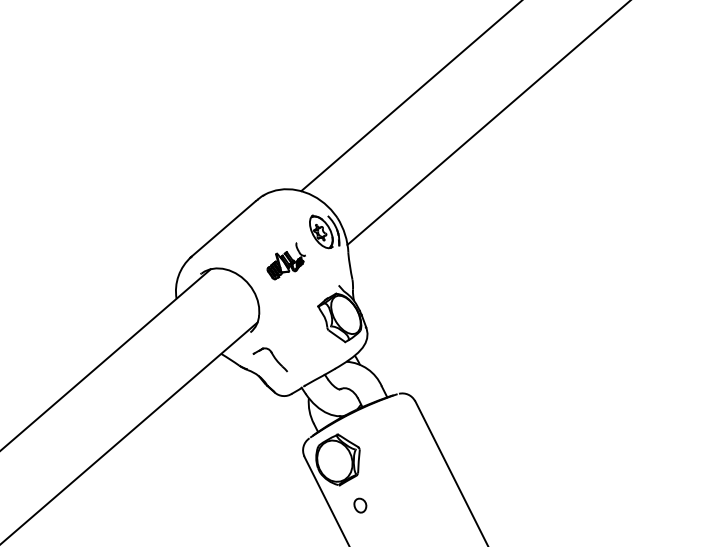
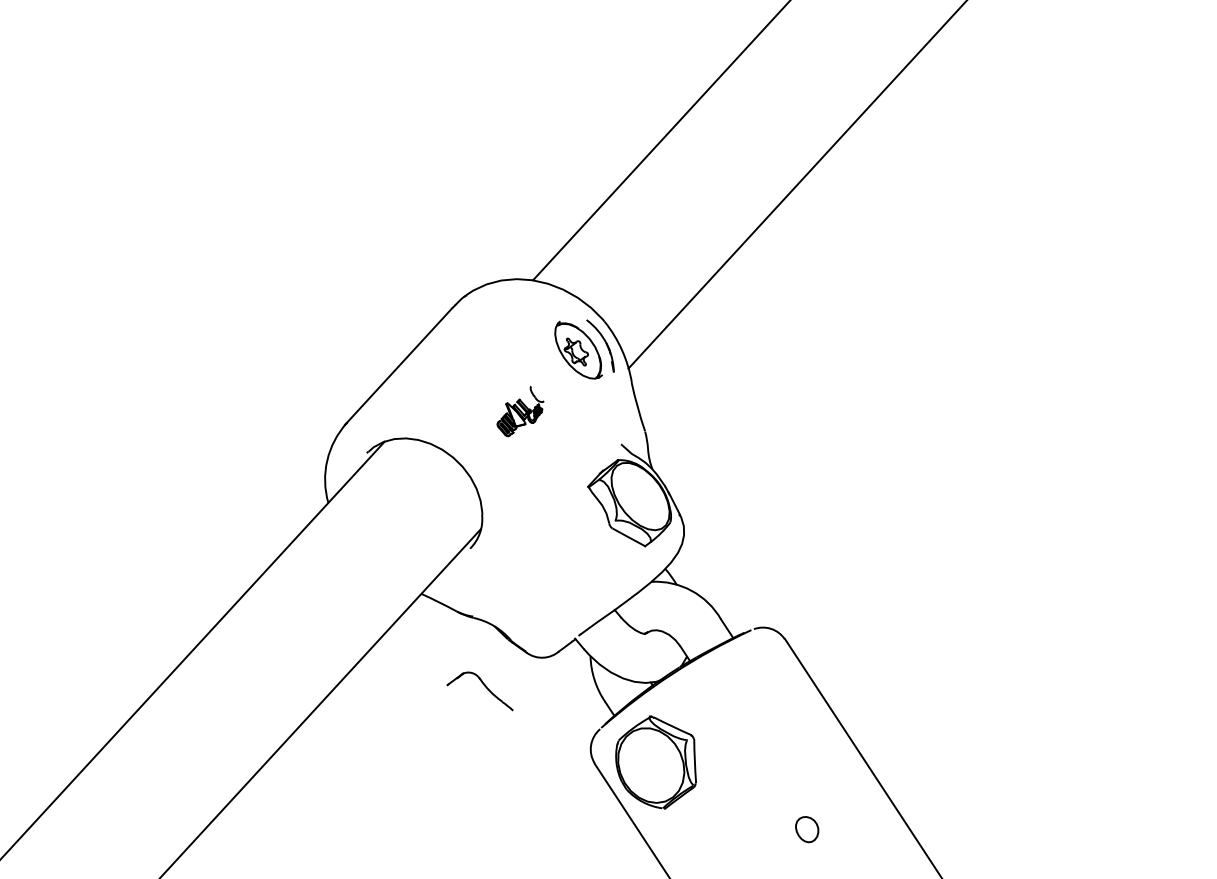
part: (285, 261) -> (519, 411), size x0.7
part: (269, 359) -> (477, 691), moved
part: (360, 505) -> (807, 829), moved

